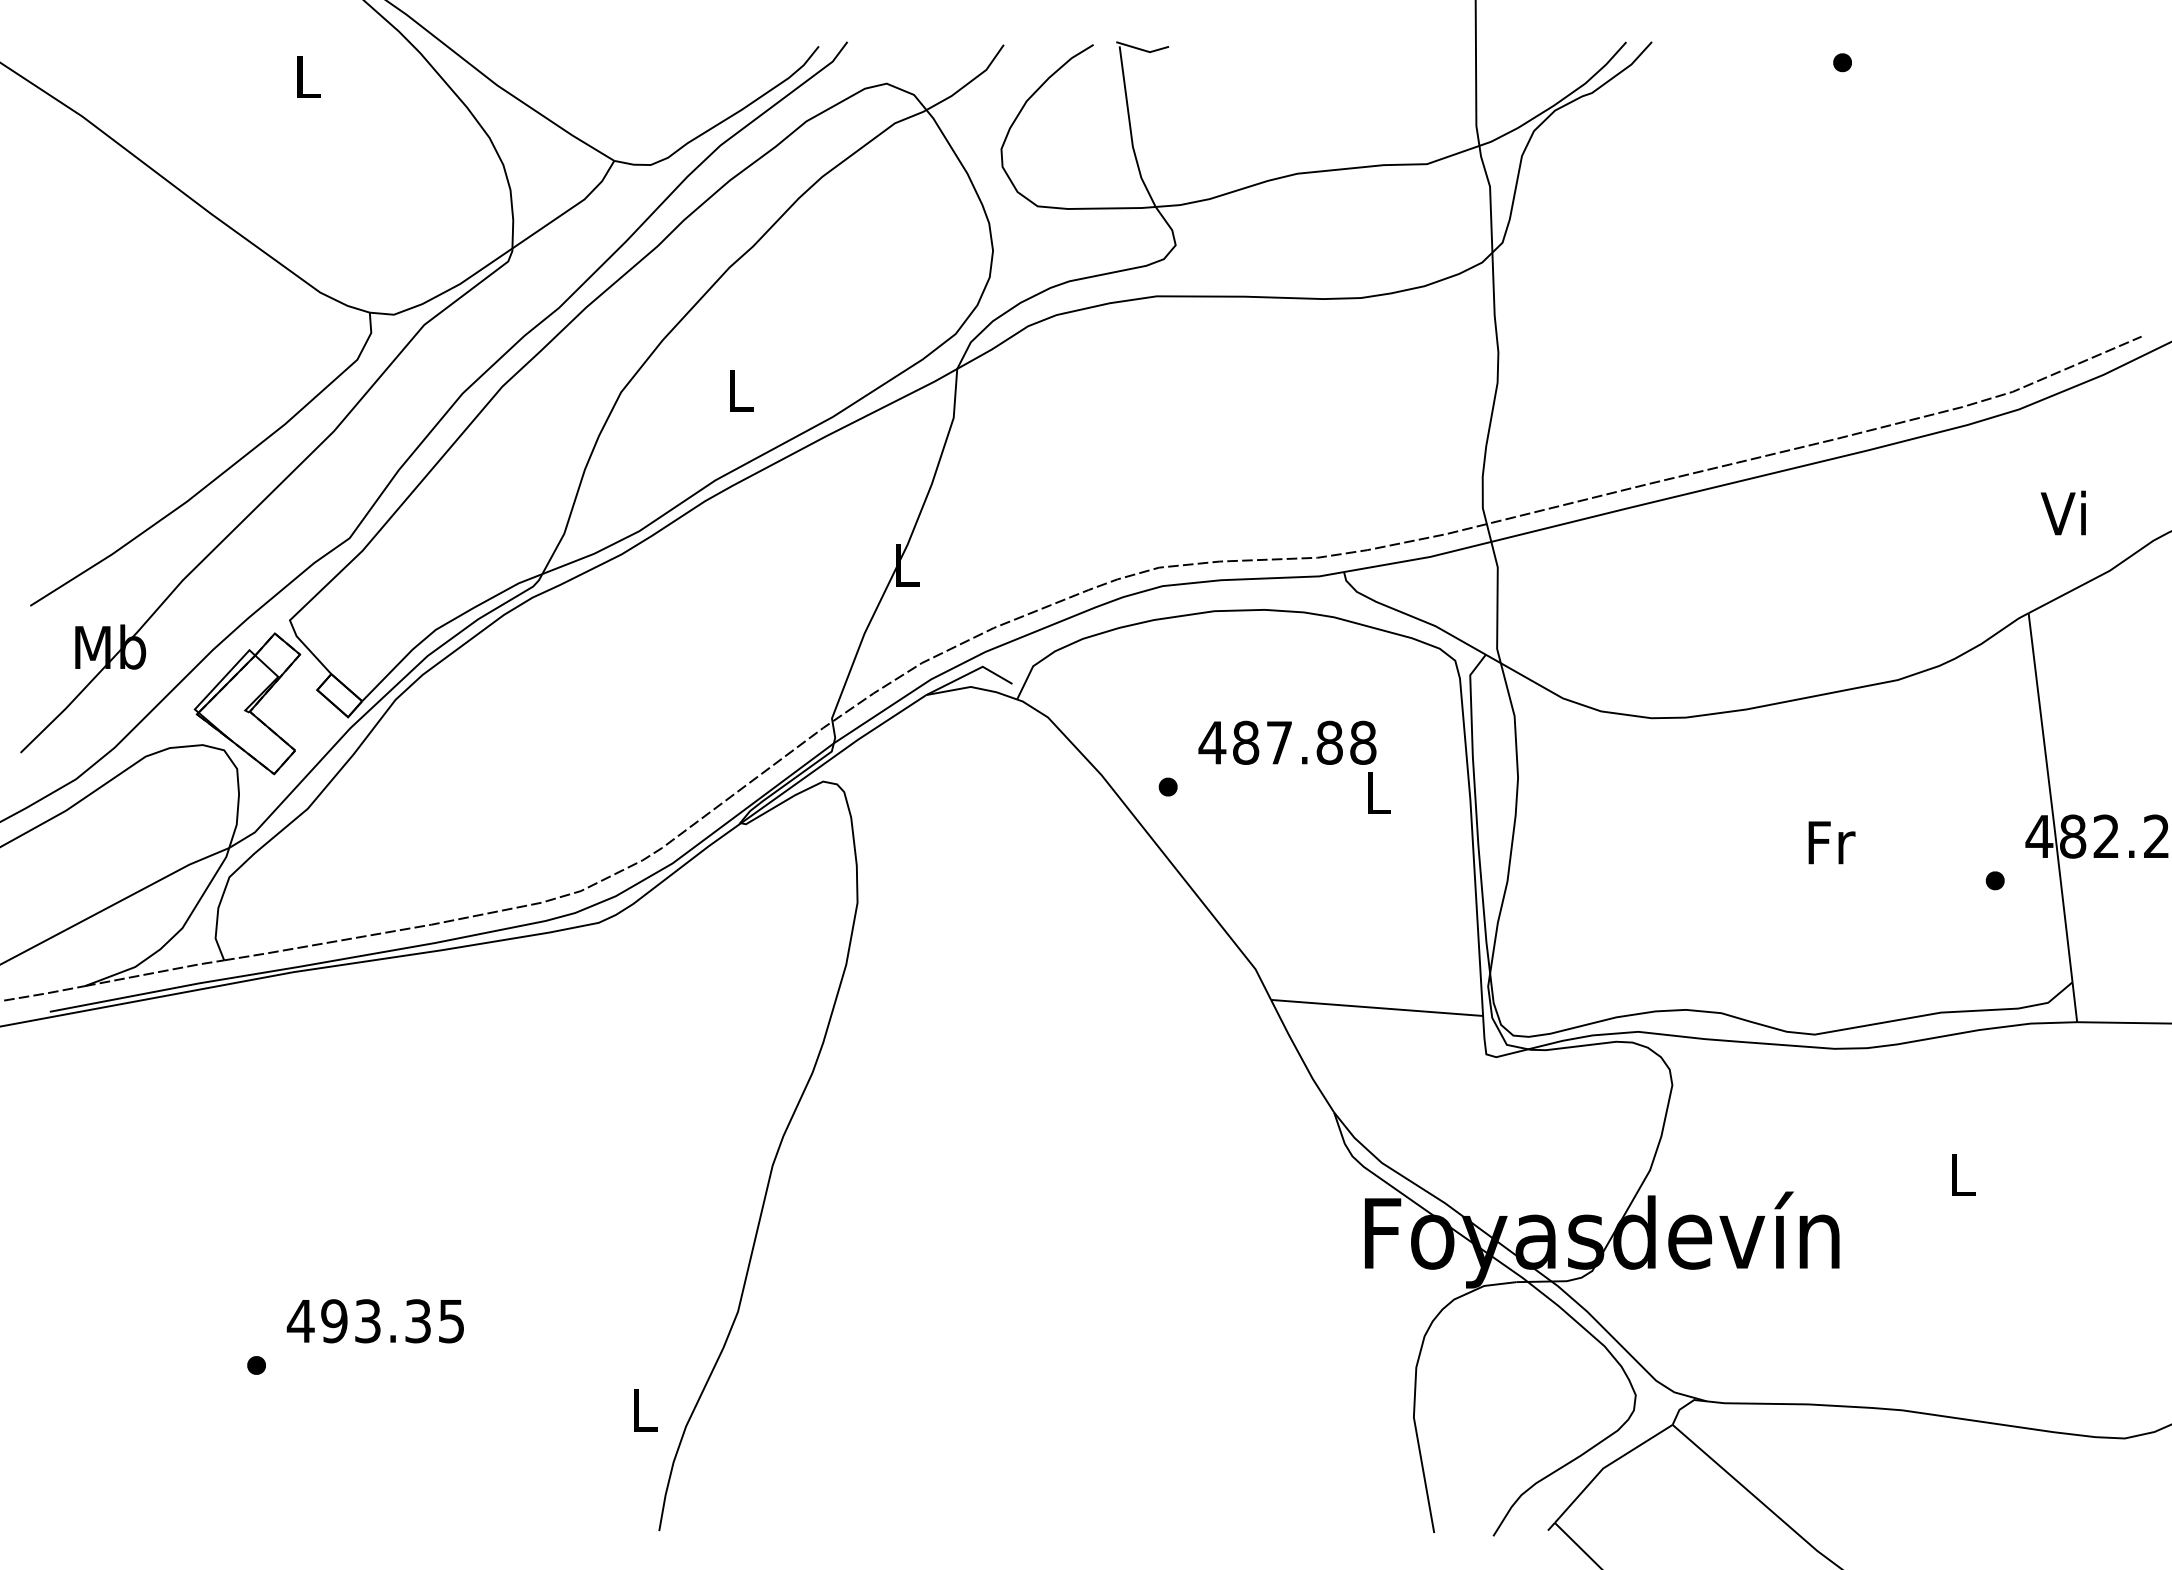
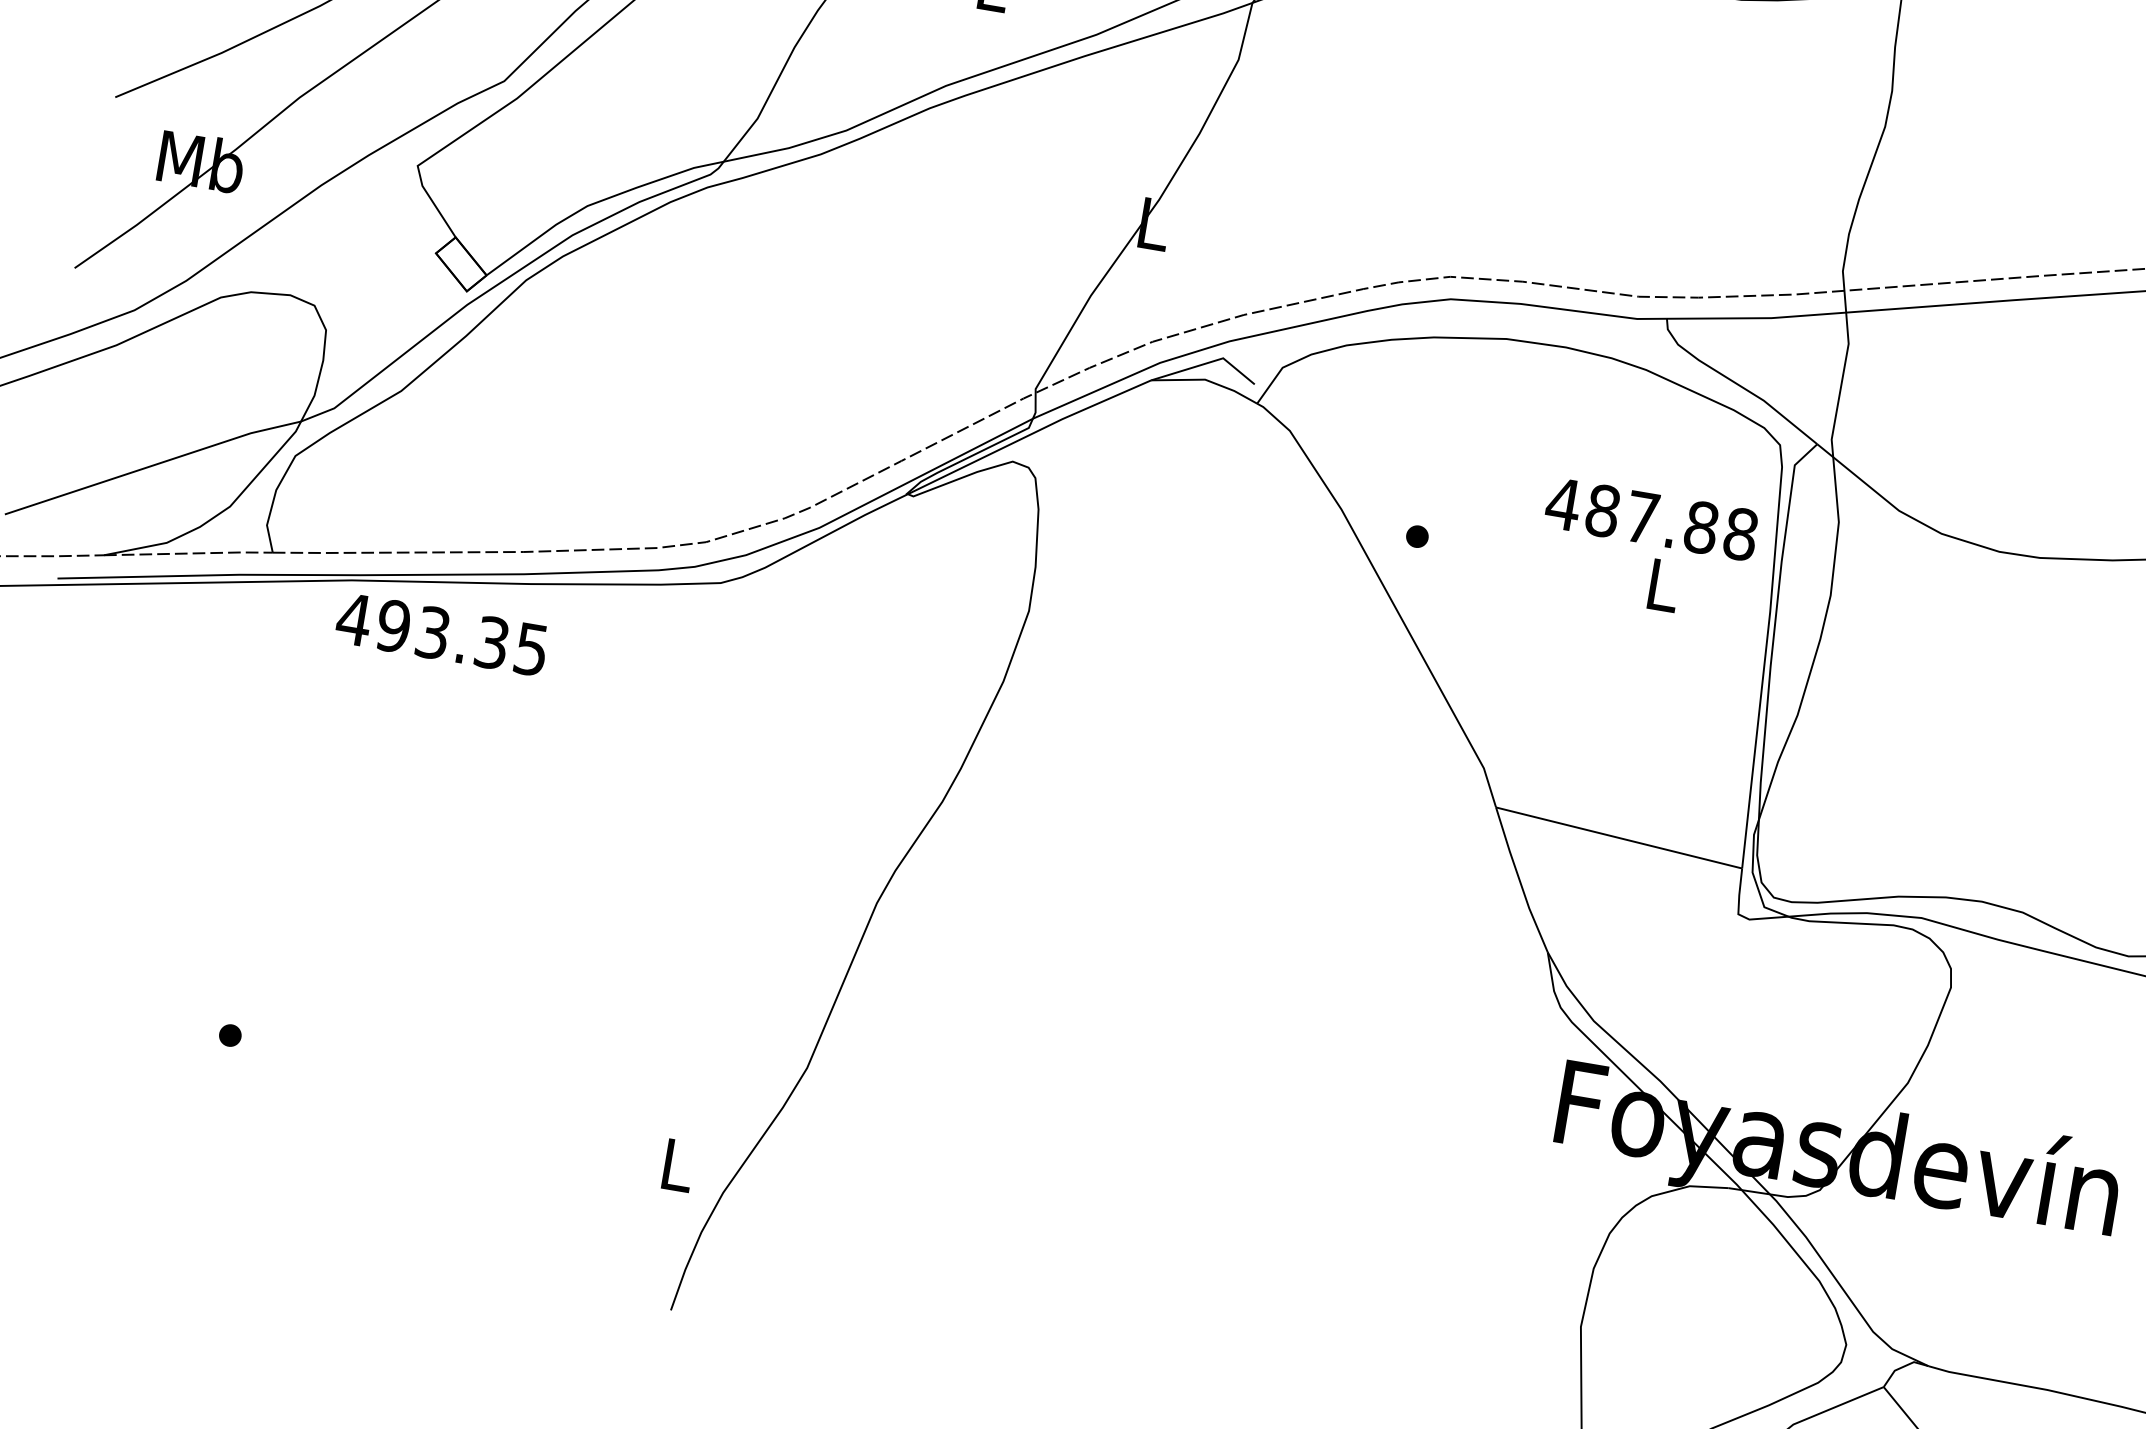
part: (247, 703) -> (351, 255), removed
text: (1287, 742) -> (1651, 518), moved
text: (374, 1321) -> (440, 634), moved

